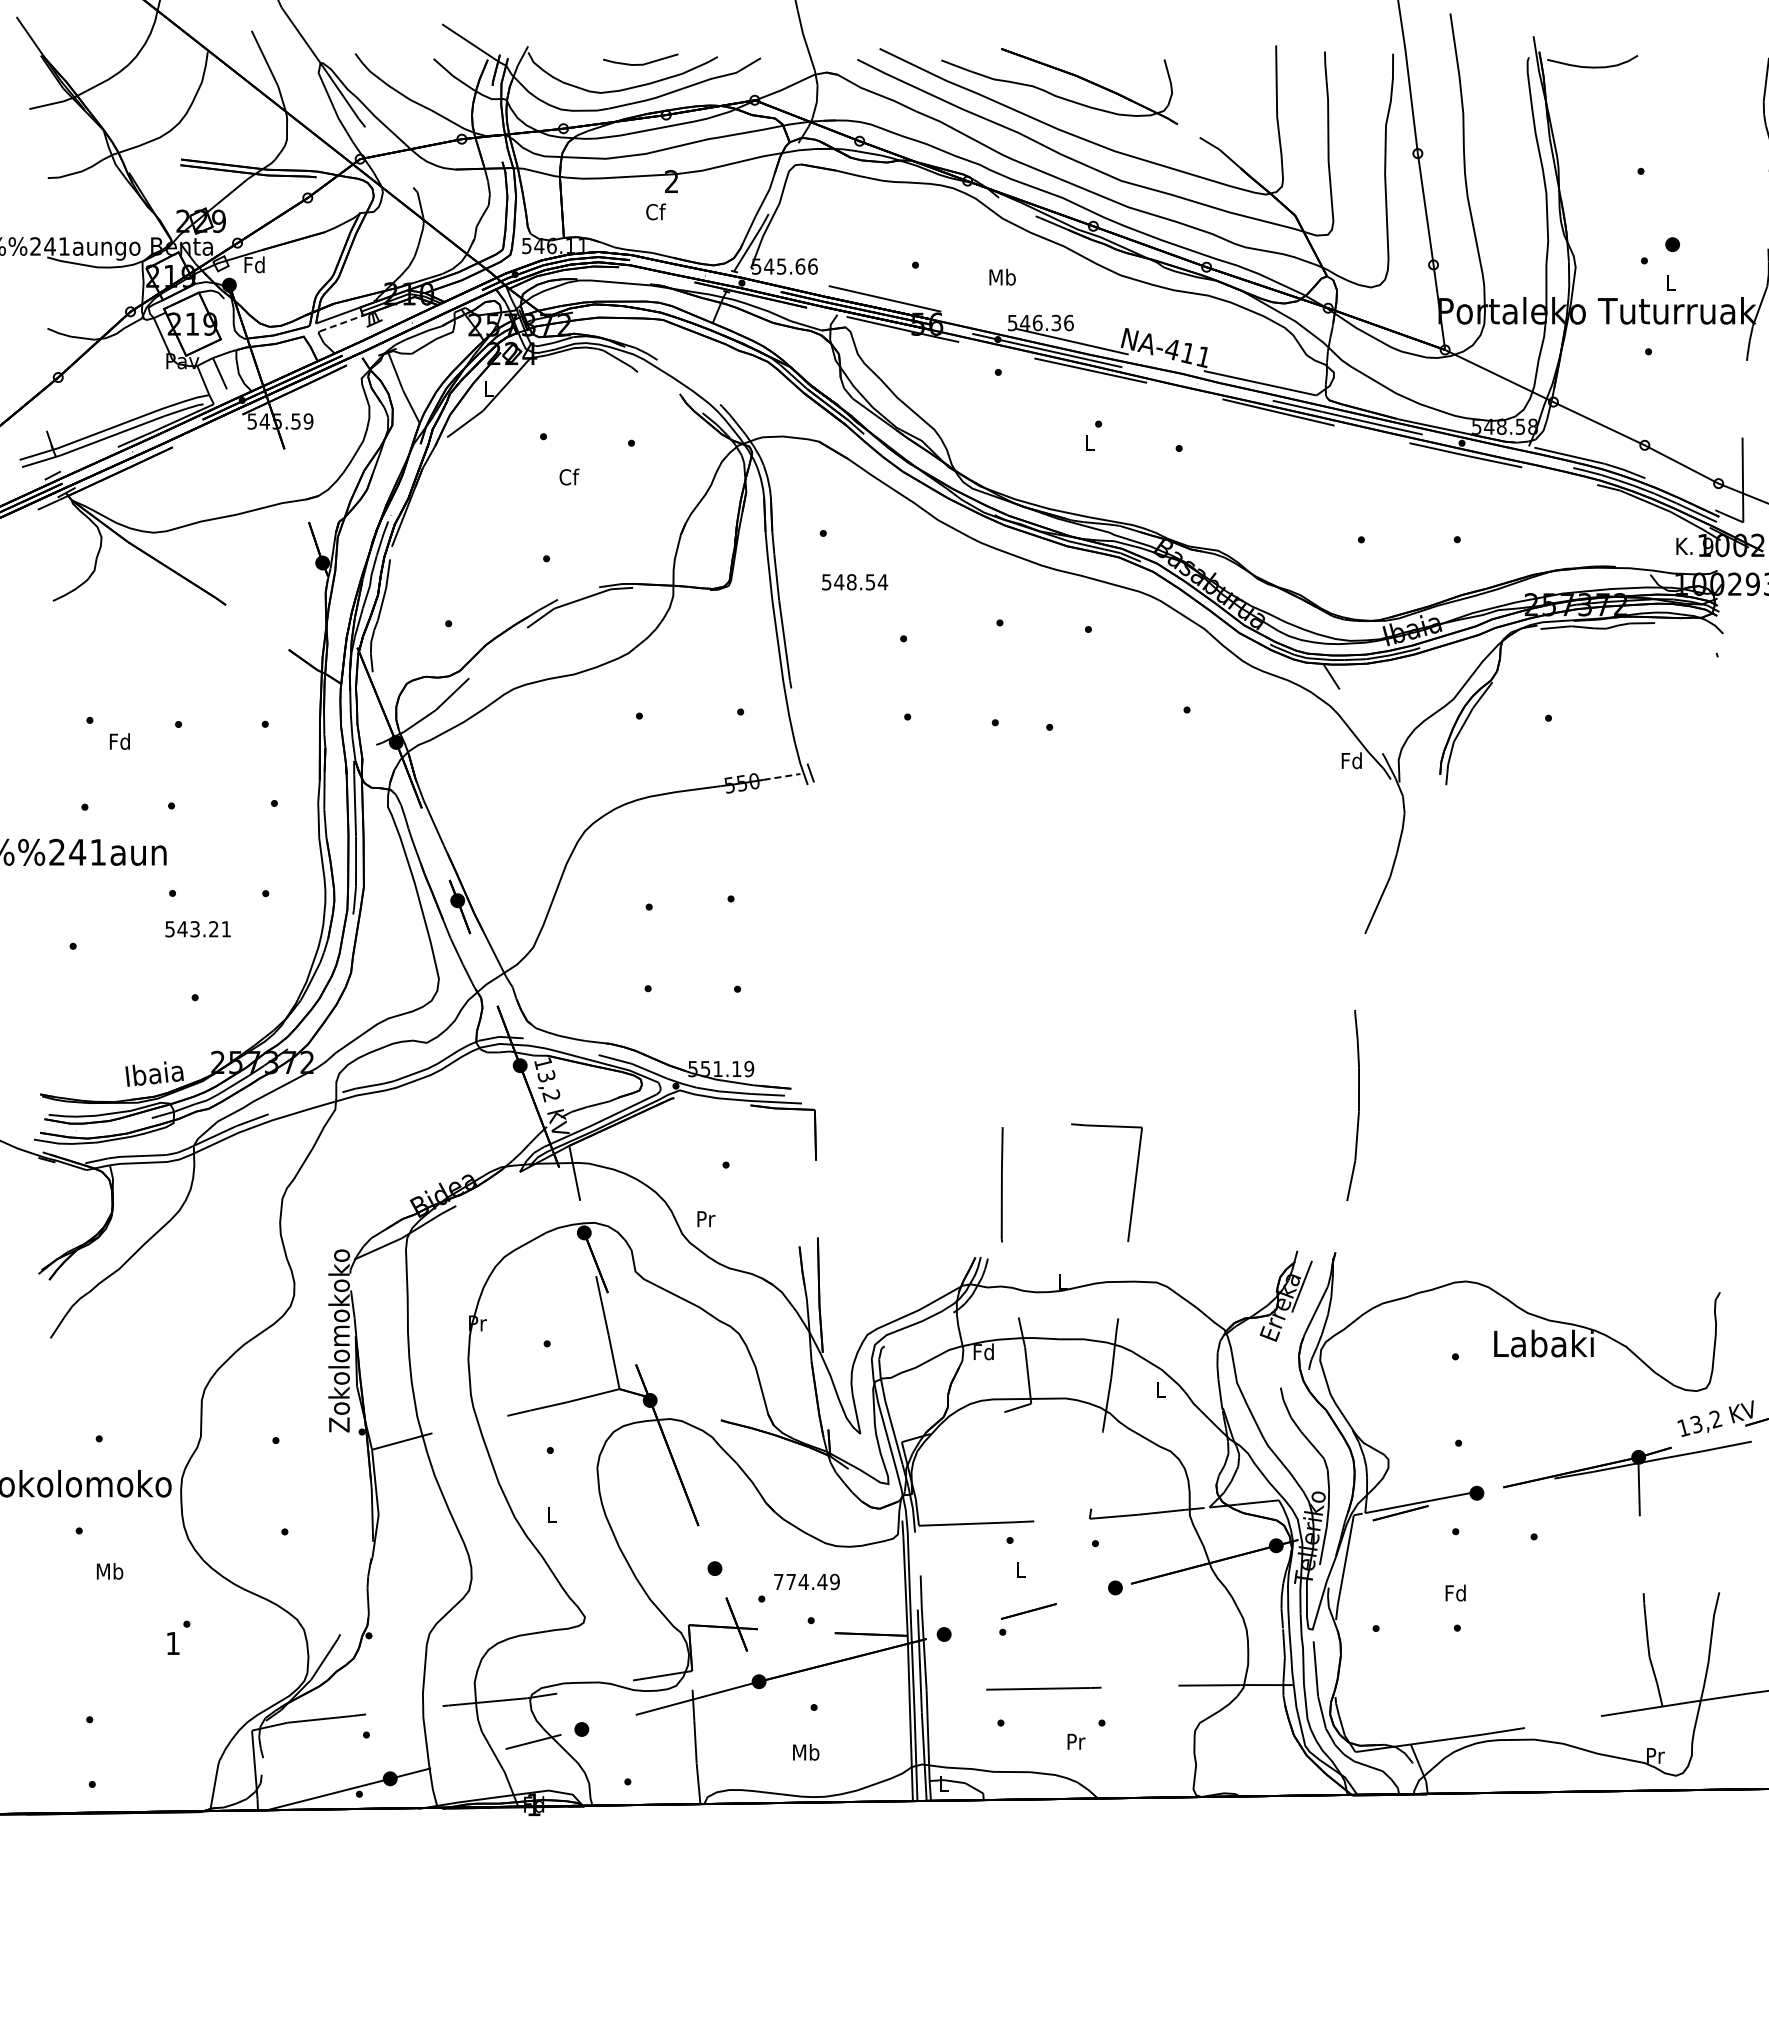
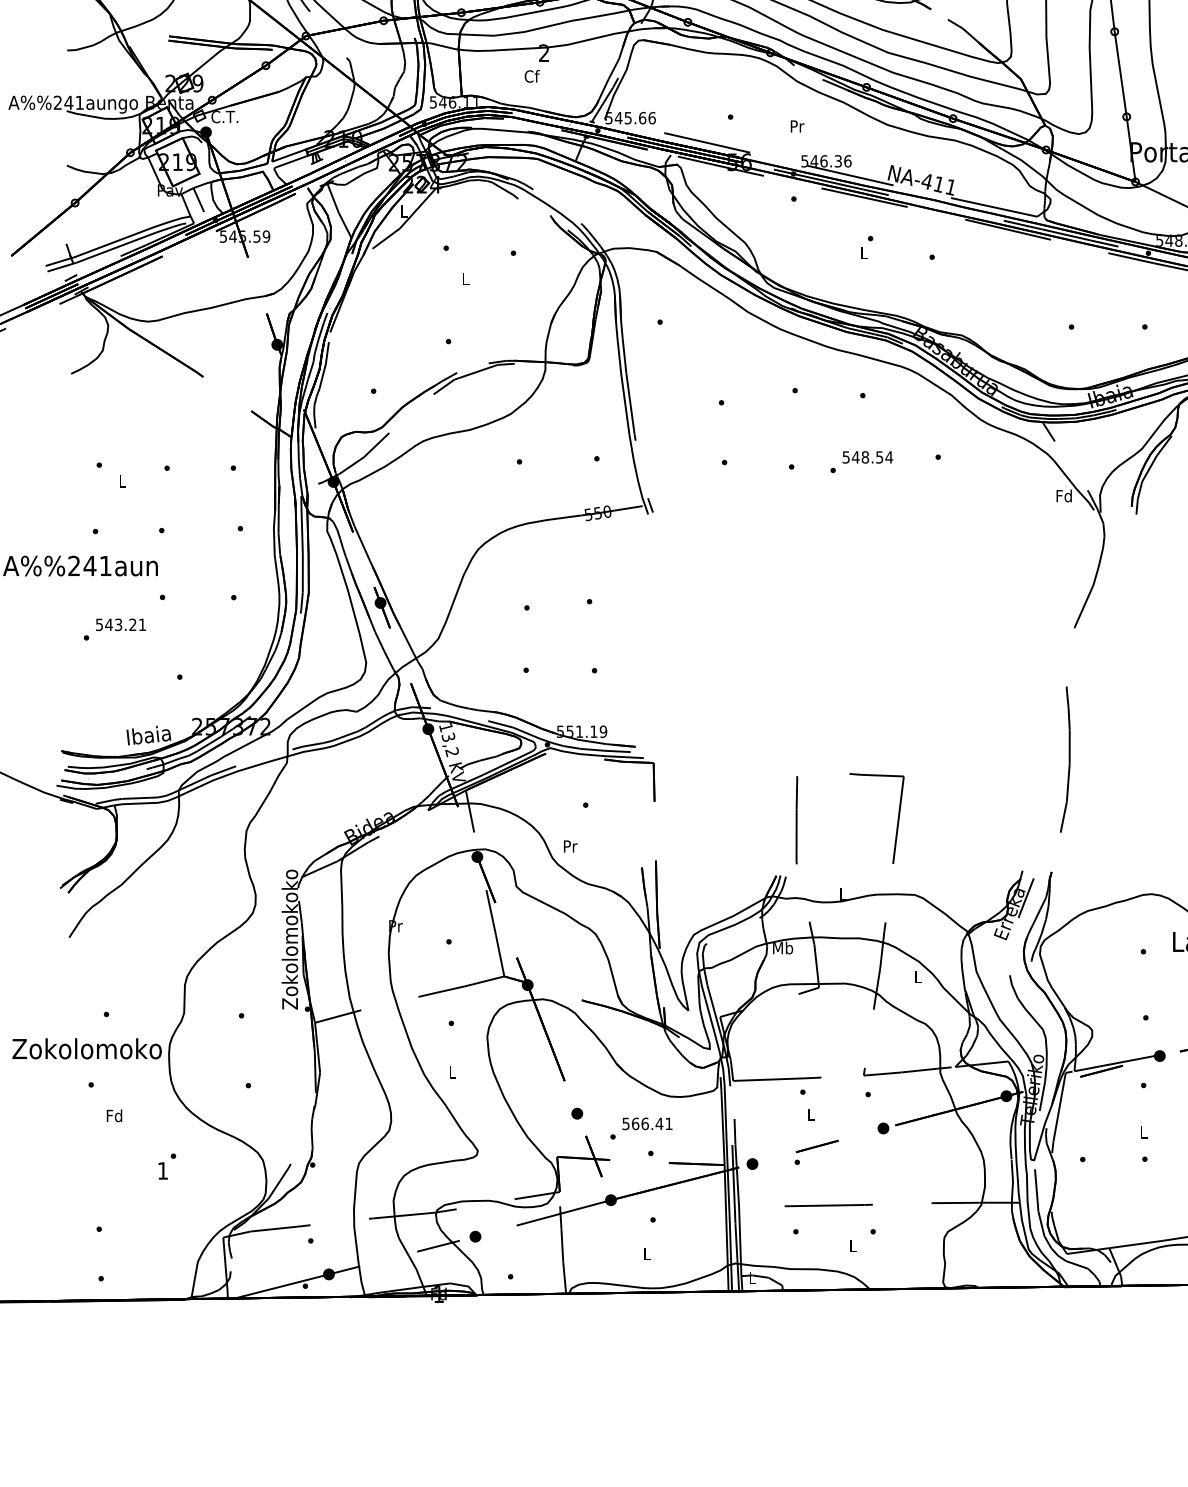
text: (253, 264) -> (224, 116), Fd -> C.T.
text: (1002, 276) -> (797, 125), Mb -> Pr
line: (341, 323) -> (291, 161), dashed -> solid
text: (569, 476) -> (466, 278), Cf -> L
text: (855, 582) -> (868, 457), moved
text: (119, 741) -> (121, 481), Fd -> L
line: (782, 776) -> (628, 508), dashed -> solid
text: (197, 929) -> (120, 625), moved
text: (984, 1351) -> (783, 947), Fd -> Mb
text: (109, 1571) -> (114, 1115), Mb -> Fd
text: (806, 1581) -> (647, 1123), 774.49 -> 566.41
text: (1455, 1592) -> (1143, 1131), Fd -> L
text: (1076, 1741) -> (853, 1245), Pr -> L
text: (806, 1752) -> (647, 1254), Mb -> L

